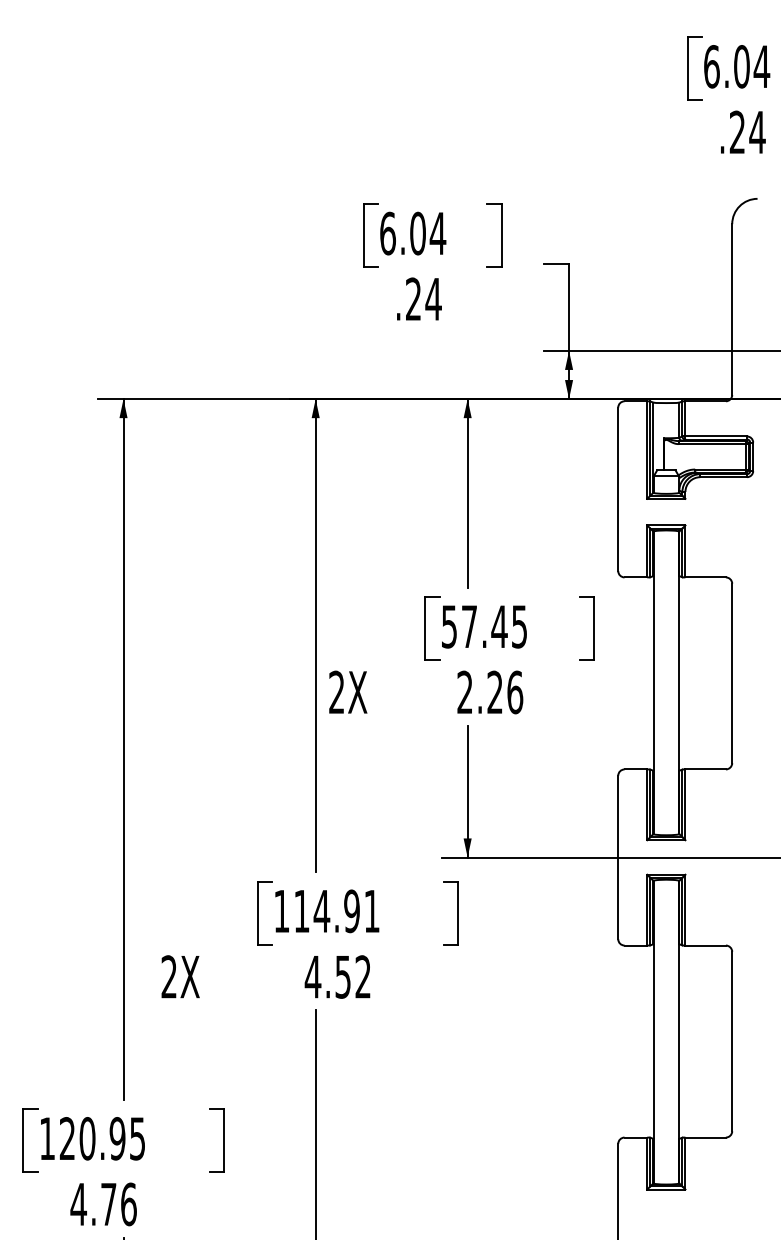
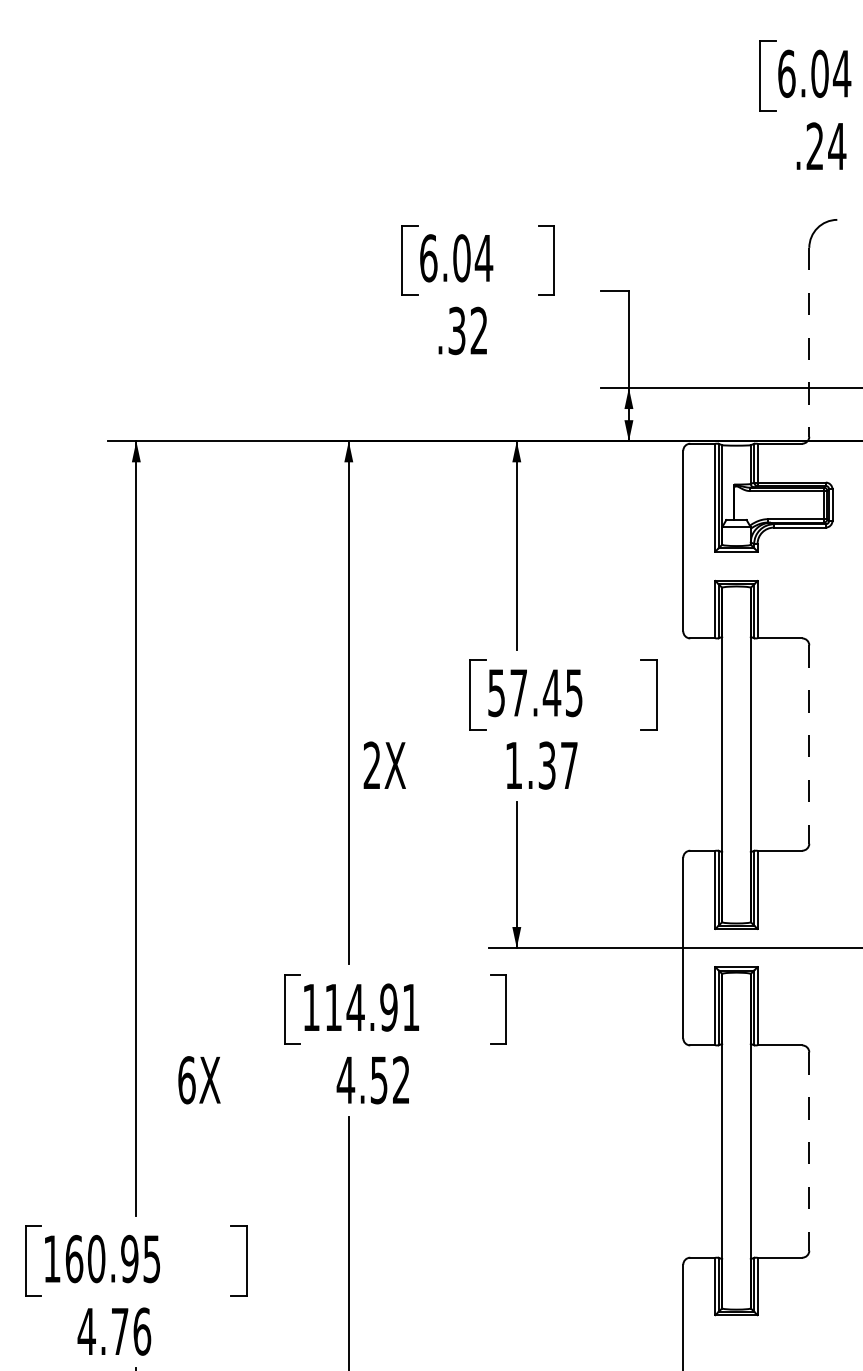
text: (423, 298) -> (468, 330), .24 -> .32
line: (732, 309) -> (809, 342), solid -> dashed
line: (732, 674) -> (809, 745), solid -> dashed
text: (489, 692) -> (541, 765), 2.26 -> 1.37
text: (168, 977) -> (186, 1080), 2X -> 6X
line: (732, 1042) -> (809, 1152), solid -> dashed
text: (67, 1138) -> (74, 1258), 120.95 -> 160.95

